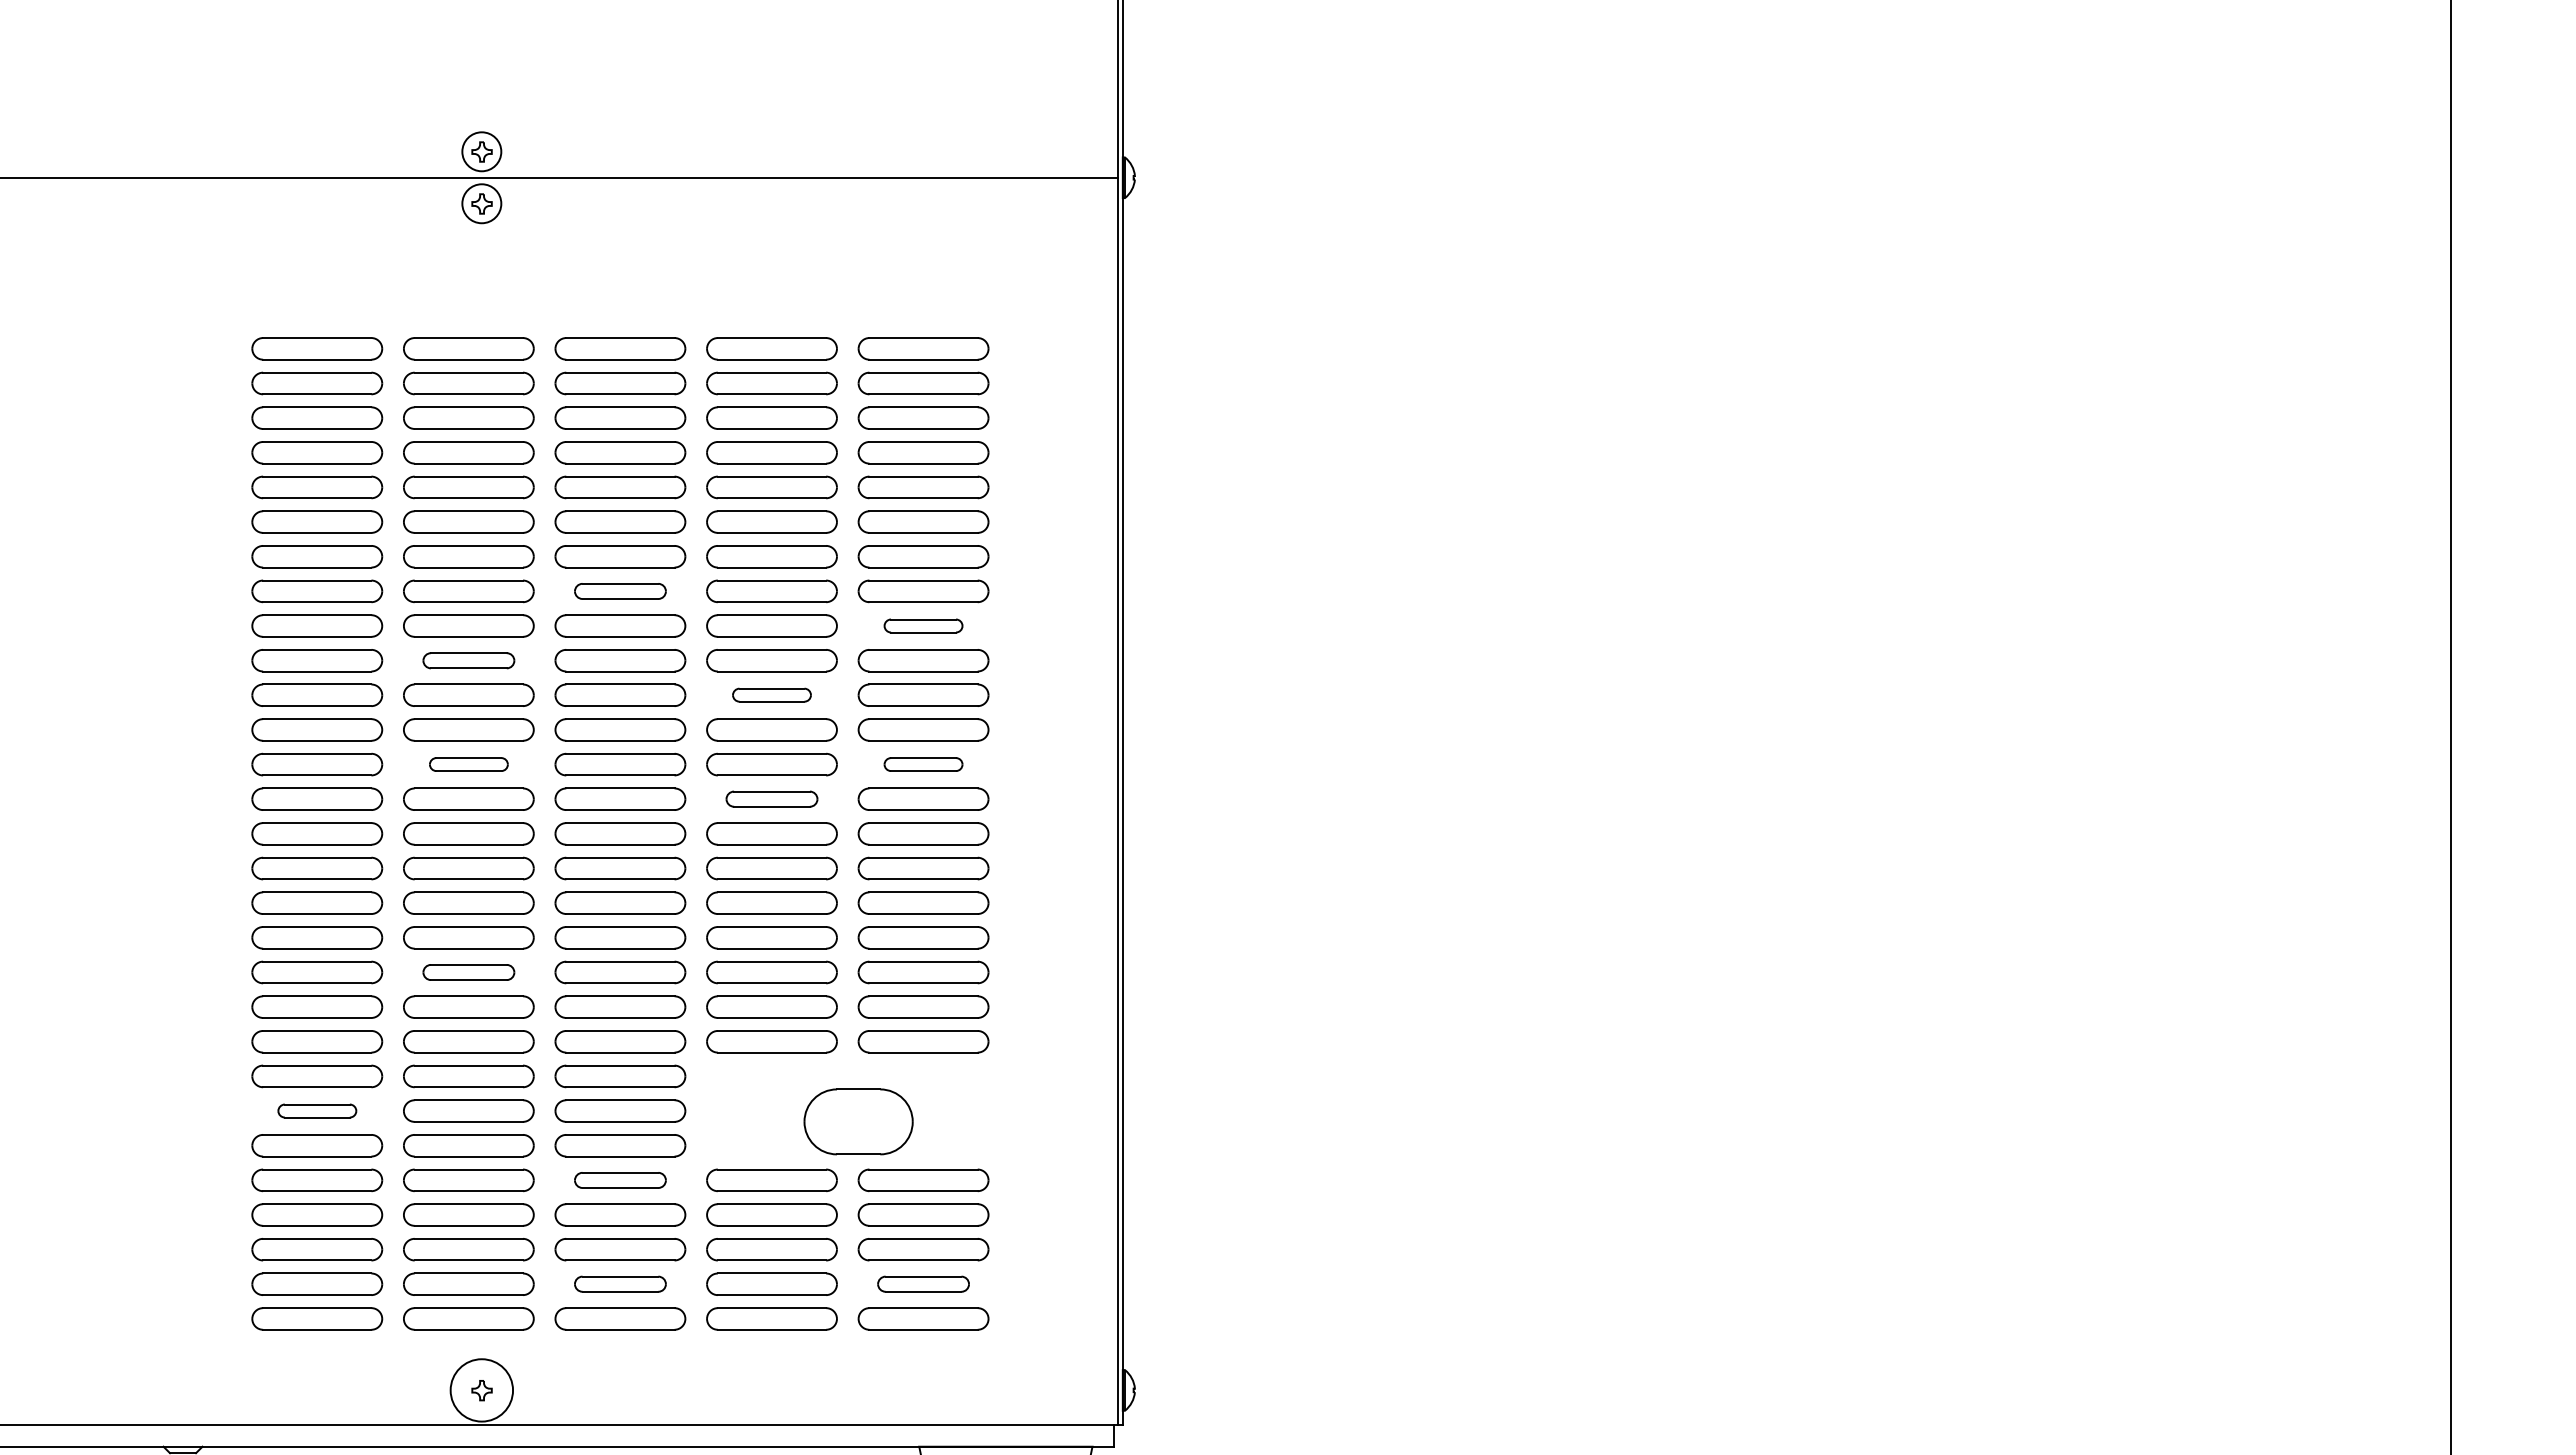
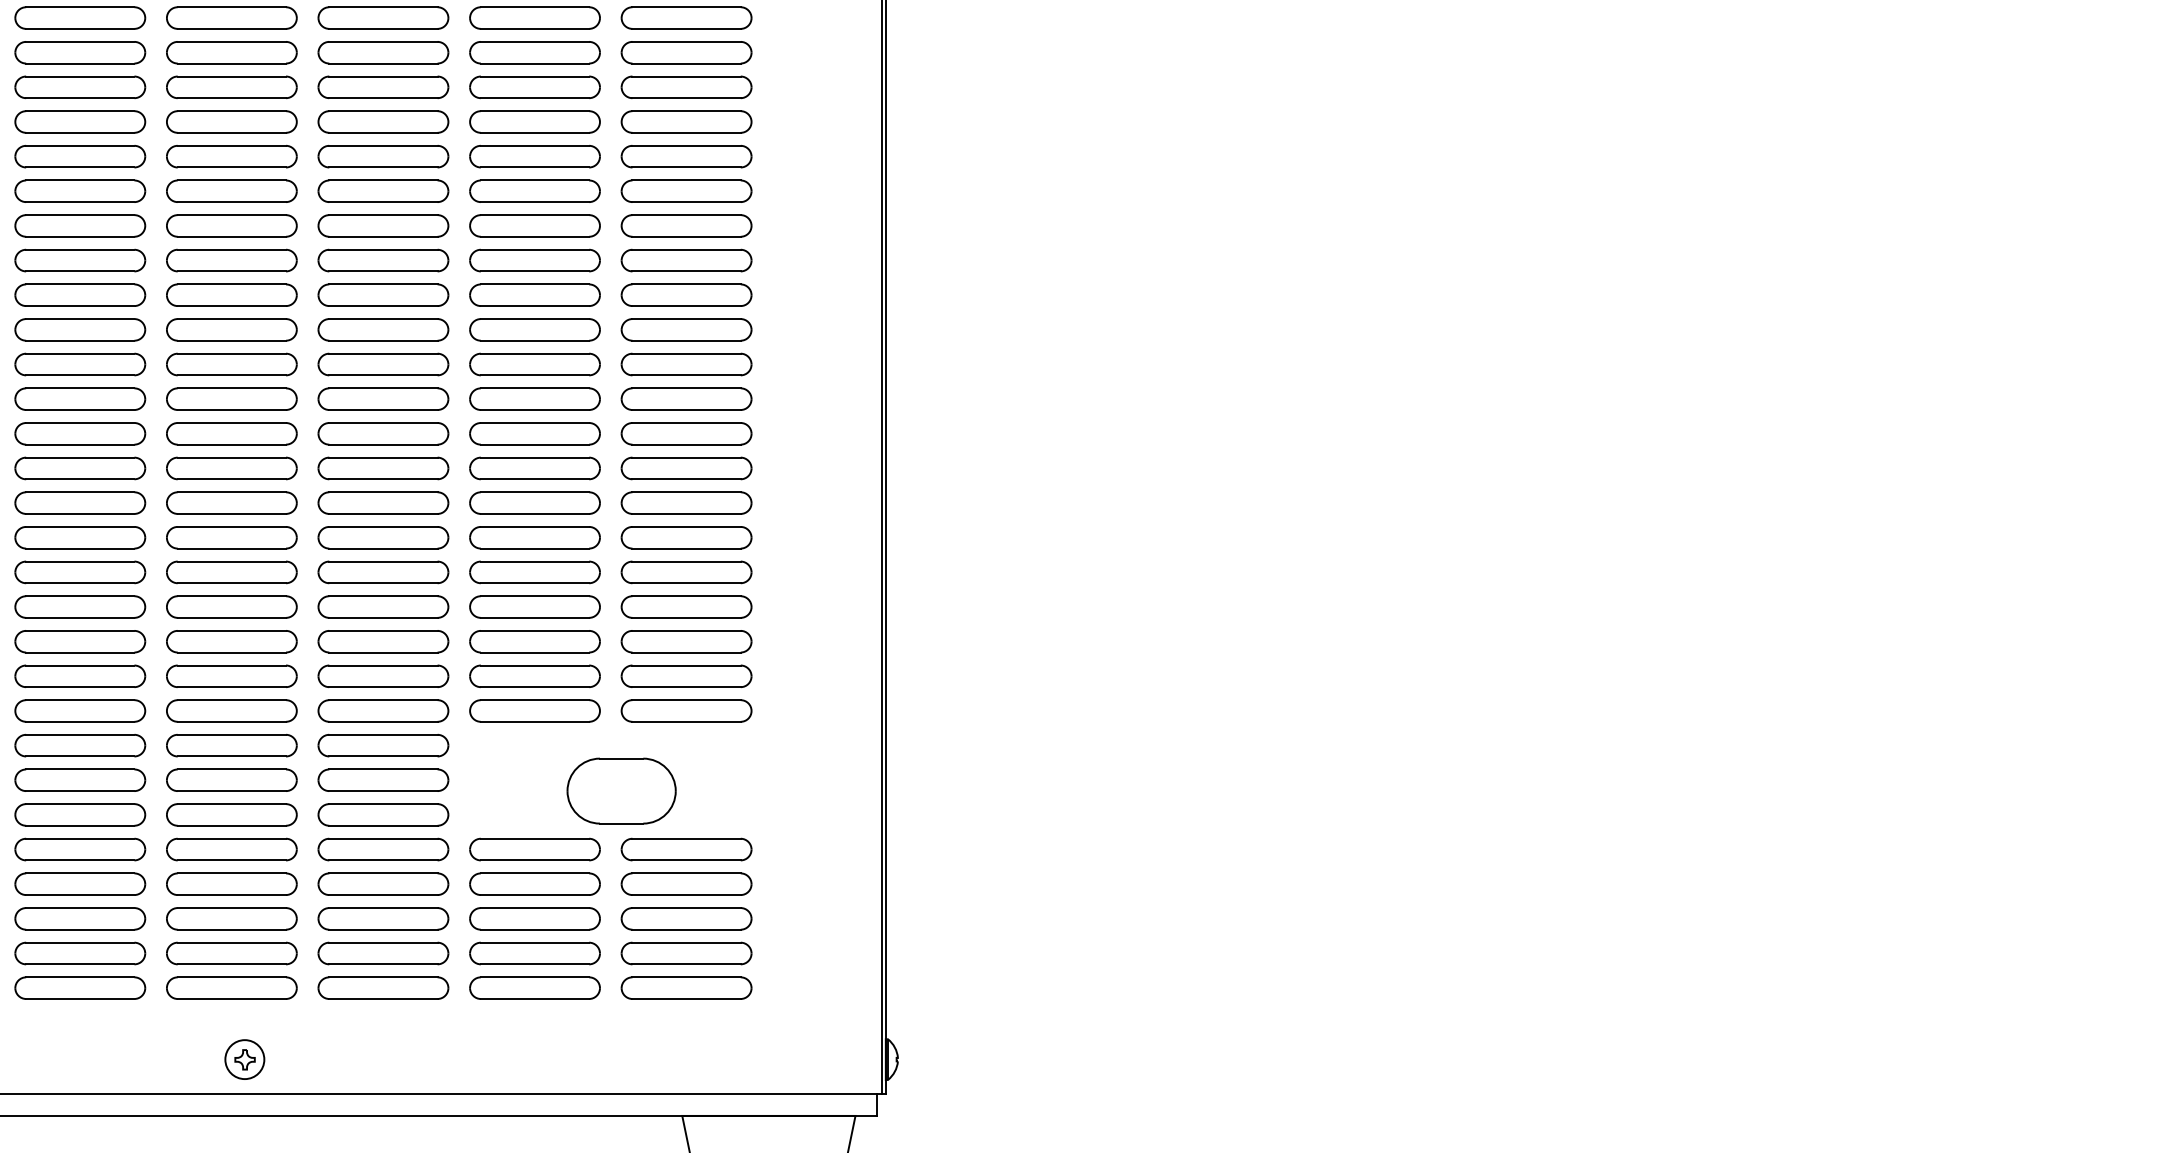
part: (620, 591) -> (383, 260), size x1.43
part: (923, 625) -> (686, 294), size x1.67
part: (468, 660) -> (231, 329), size x1.43
part: (771, 694) -> (534, 363), size x1.67
part: (468, 764) -> (231, 433), size x1.67
part: (923, 764) -> (686, 433), size x1.67
part: (771, 798) -> (534, 467), size x1.43
part: (468, 972) -> (231, 641), size x1.43
part: (317, 1110) -> (80, 779), size x1.67
part: (620, 1180) -> (383, 849), size x1.43
part: (620, 1283) -> (383, 952), size x1.43
part: (923, 1283) -> (686, 952), size x1.43
circle: (481, 1389) -> (244, 1058), size x0.62

